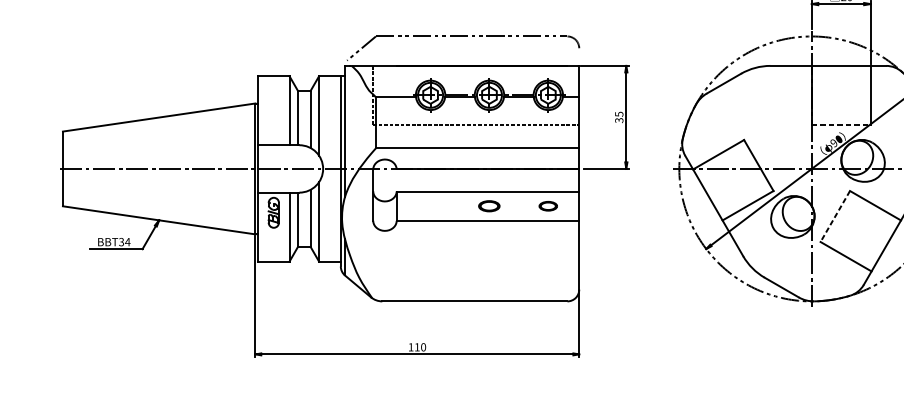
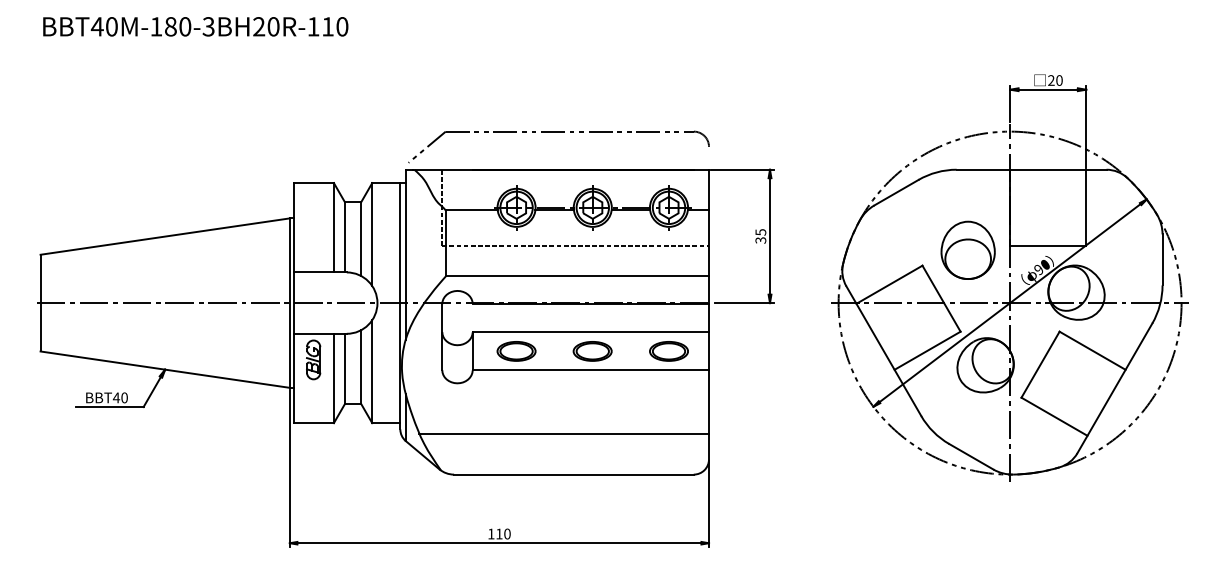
line: (841, 124) -> (1048, 245), dashed -> solid
part: (778, 127) -> (967, 249), added
part: (430, 206) -> (516, 351), added
part: (489, 206) -> (592, 351), size x1.43
part: (547, 206) -> (668, 351), size x1.67
line: (835, 217) -> (1040, 365), dashed -> solid
text: (124, 241) -> (120, 397), BBT34 -> BBT40
line: (467, 269) -> (564, 433), added

